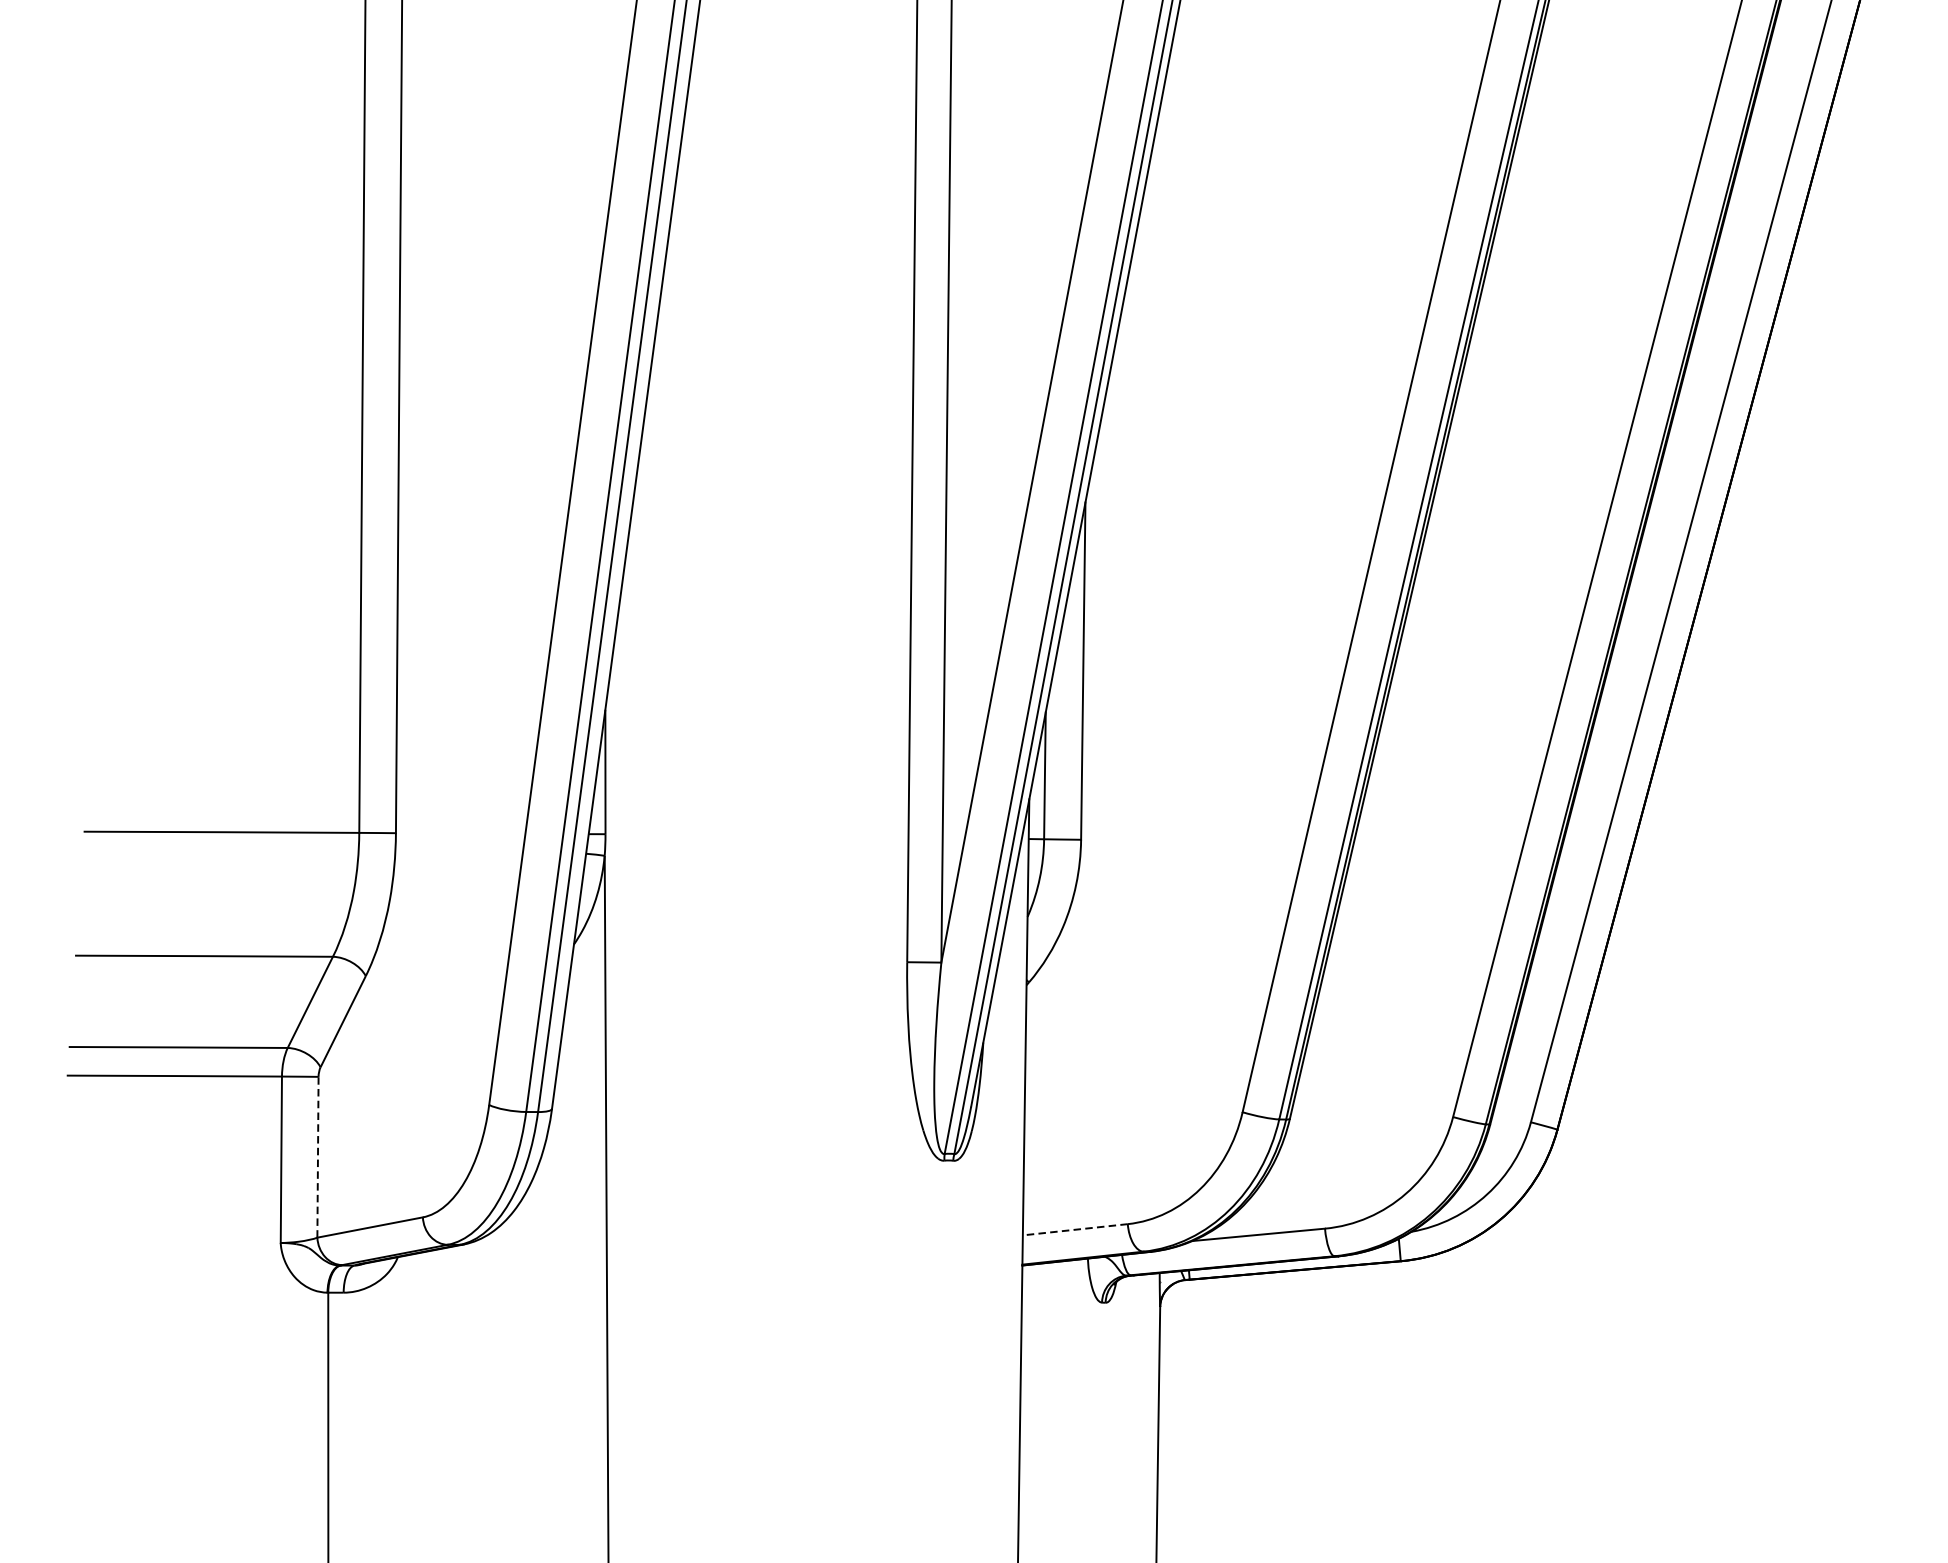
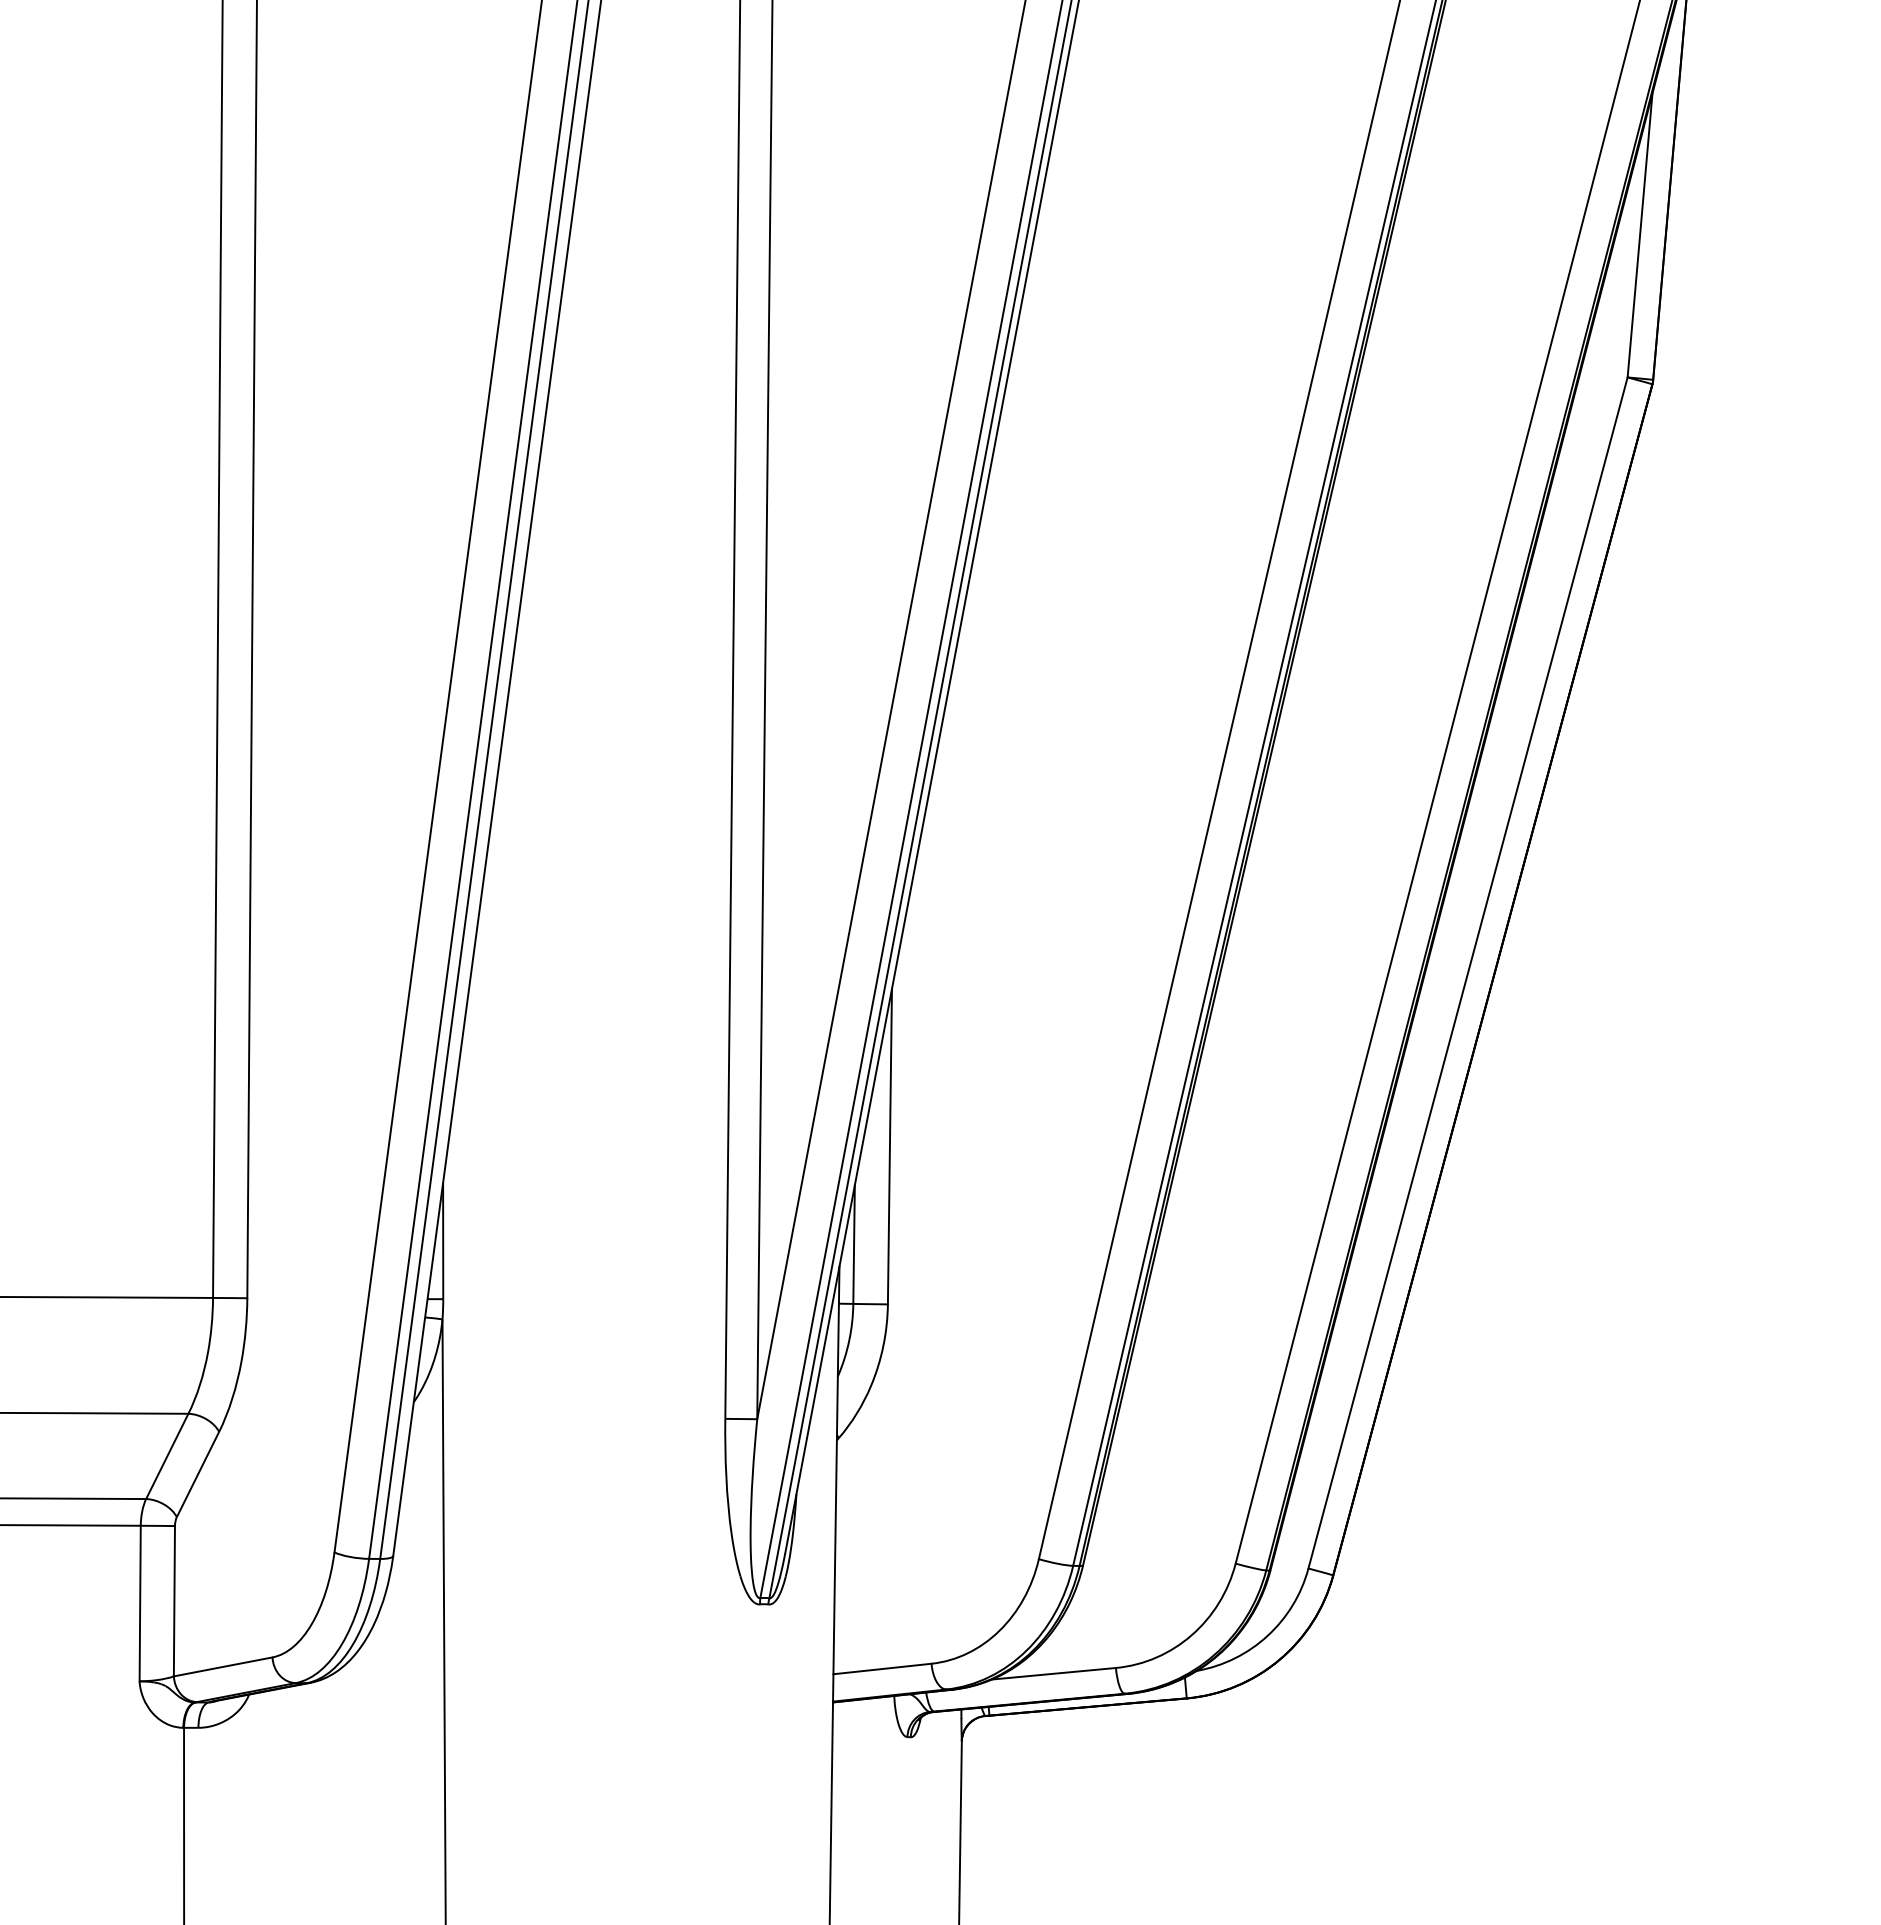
line: (318, 1156) -> (174, 1600), dashed -> solid
line: (1075, 1230) -> (882, 1669), dashed -> solid

